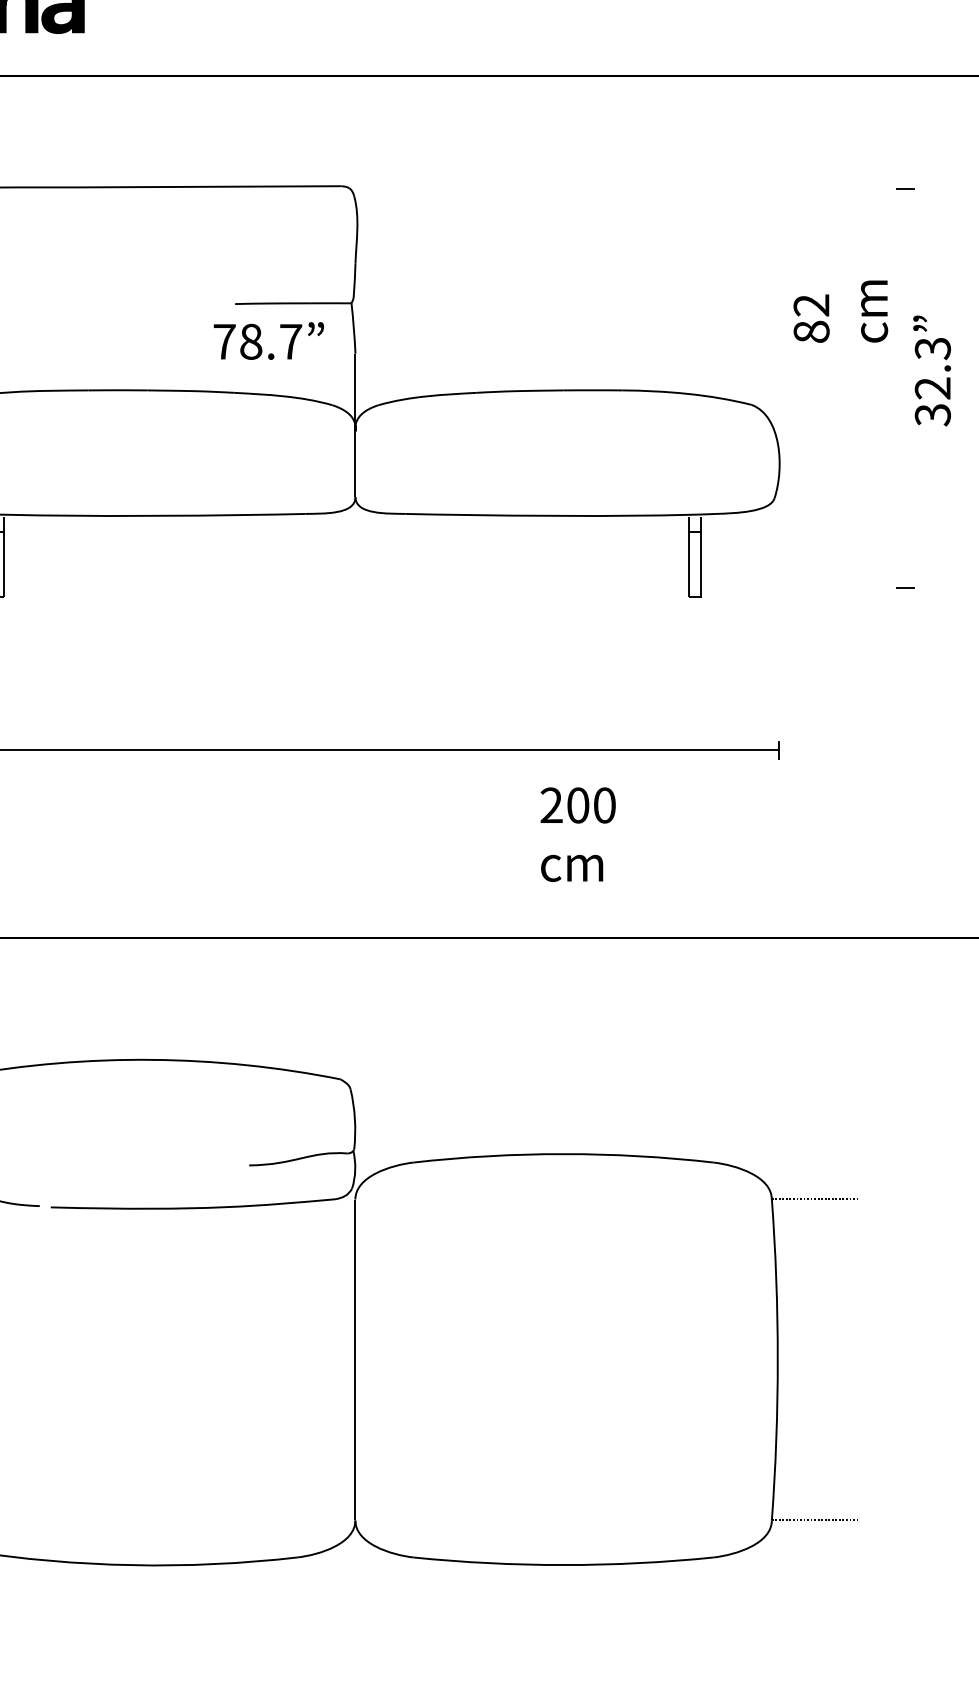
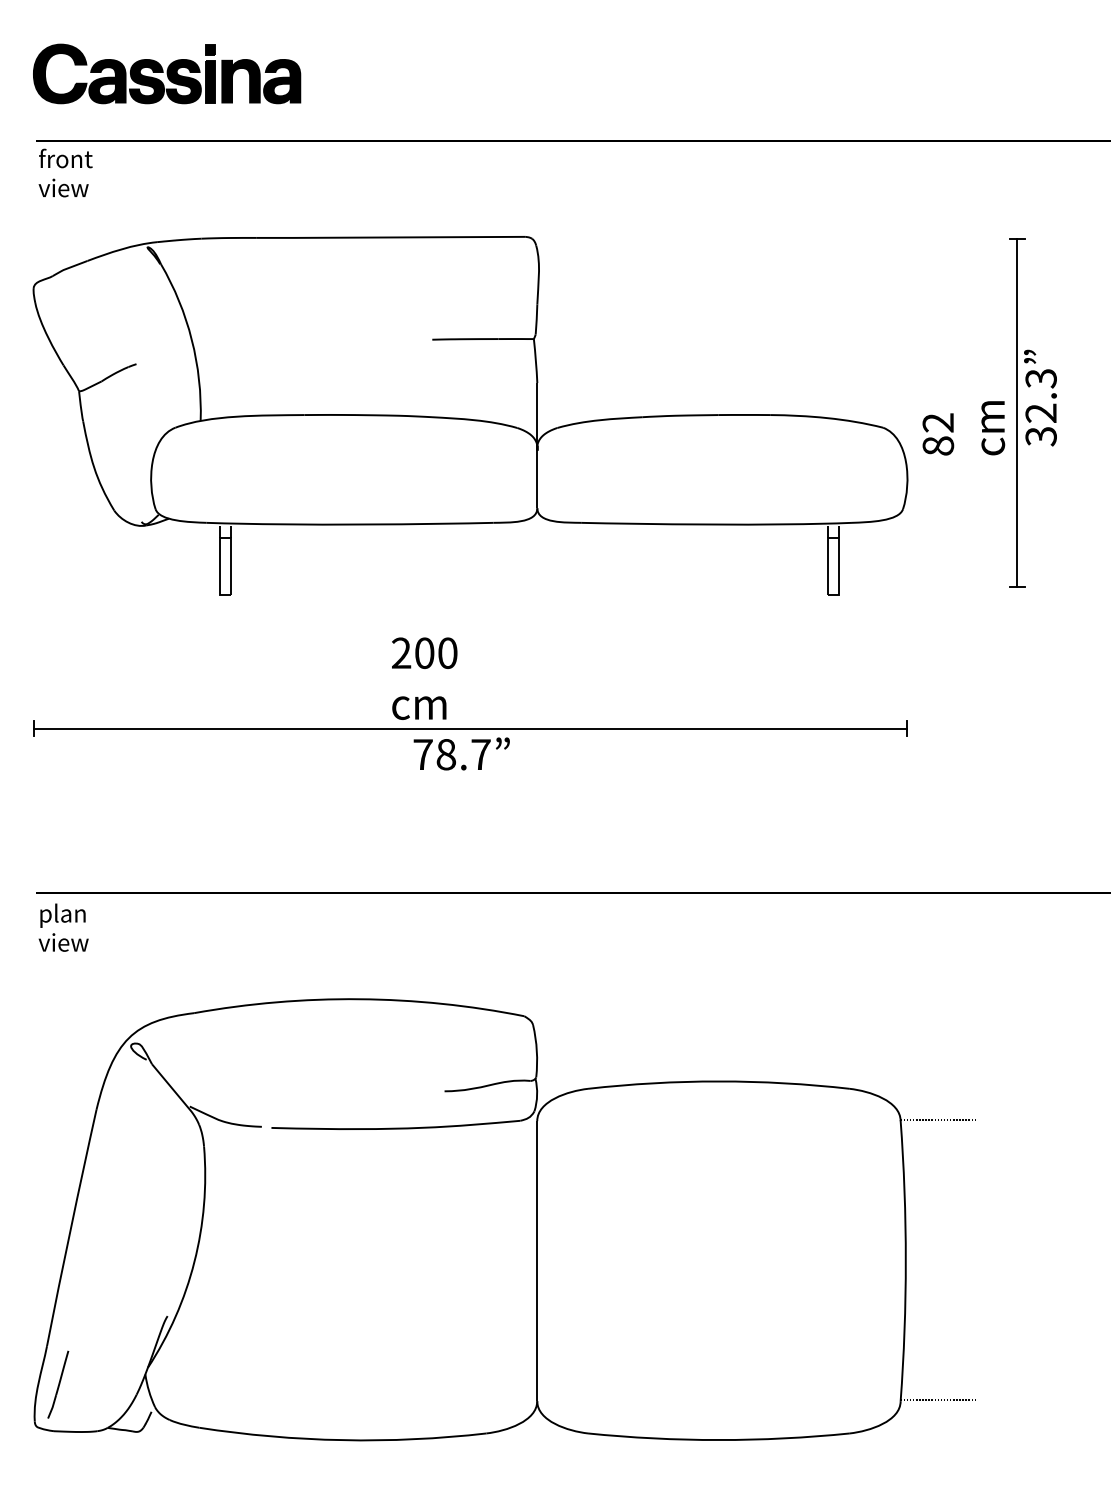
text: (840, 311) -> (963, 428), moved
text: (268, 340) -> (461, 753), moved
line: (905, 388) -> (1017, 413), added
text: (578, 834) -> (424, 678), moved

